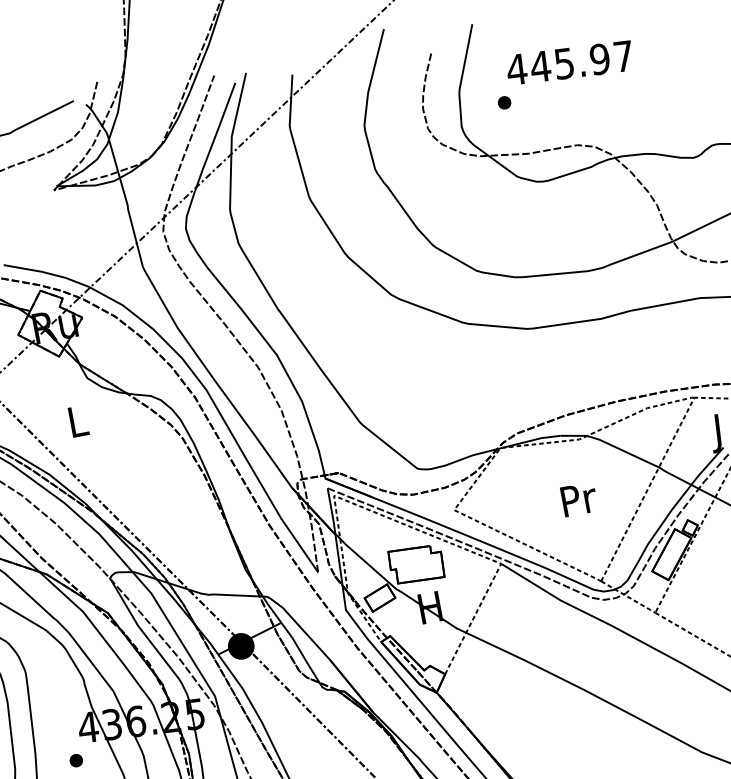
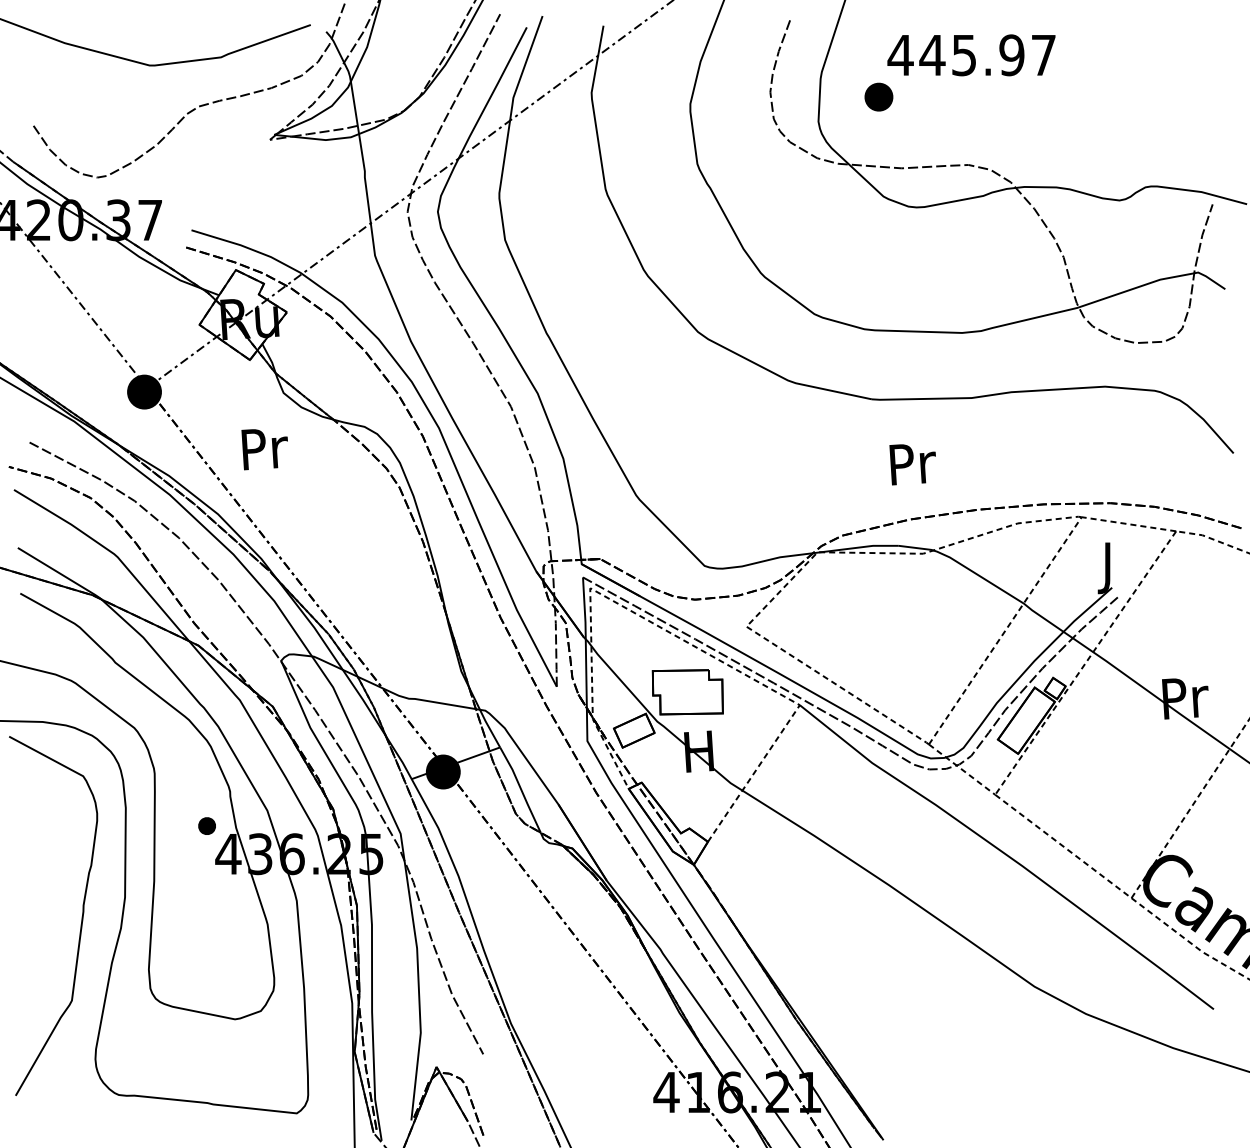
part: (504, 103) -> (878, 97), size x1.6
text: (78, 422) -> (264, 449), L -> Pr
text: (578, 500) -> (912, 464), moved
part: (75, 760) -> (206, 825), moved

